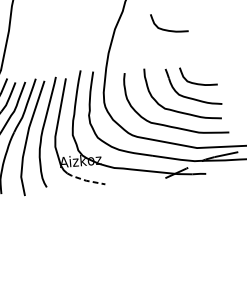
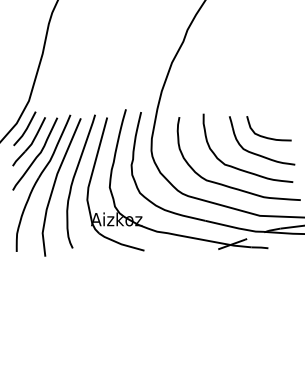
curve: (167, 29) -> (236, 68), removed
line: (85, 180) -> (120, 243), dashed -> solid

